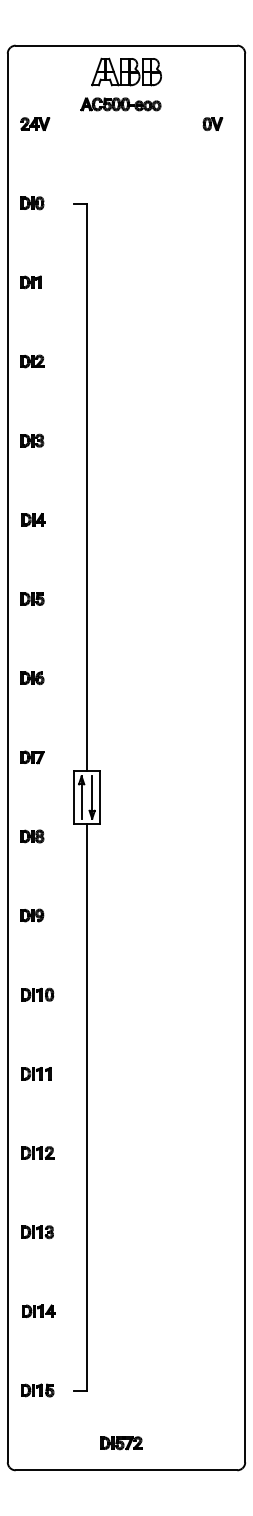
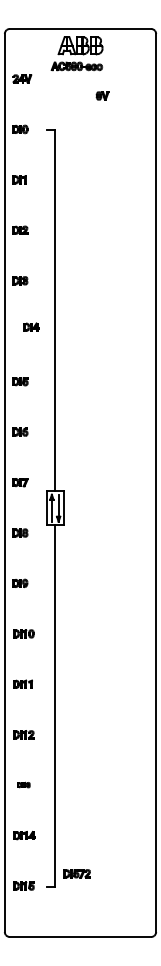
part: (212, 123) -> (102, 95), moved
part: (33, 518) -> (31, 326), moved
part: (37, 1231) -> (23, 784), size x0.6
part: (120, 1442) -> (76, 873), moved

